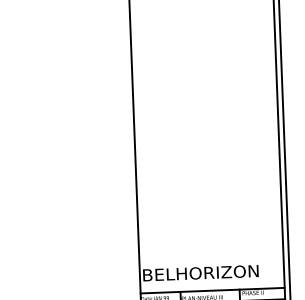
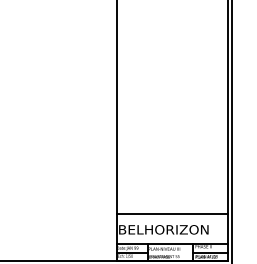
line: (211, 253) -> (172, 214), added

